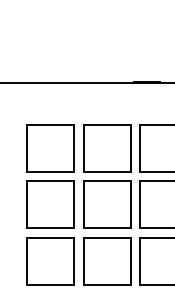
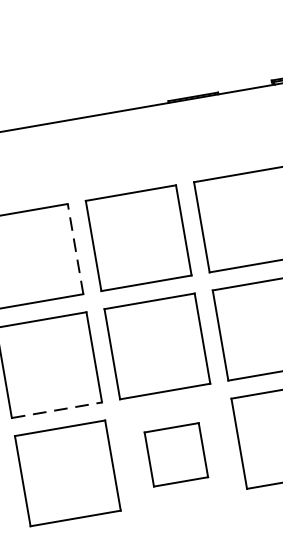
line: (74, 148) -> (75, 248), solid -> dashed
line: (51, 228) -> (58, 410), solid -> dashed
part: (107, 261) -> (176, 455), size x0.6

